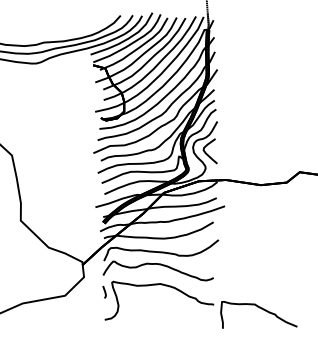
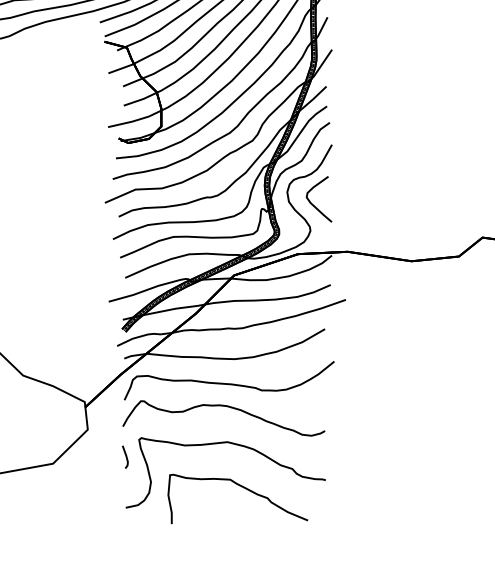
curve: (261, 309) -> (242, 488), moved

